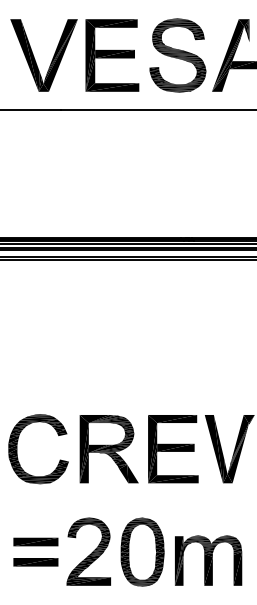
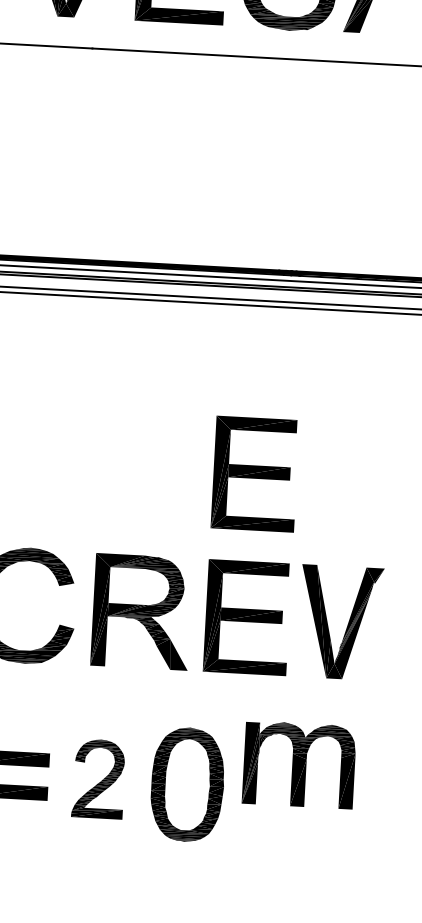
part: (173, 362) -> (255, 474), added
part: (88, 551) -> (98, 778), size x0.7
part: (208, 560) -> (299, 764), moved

